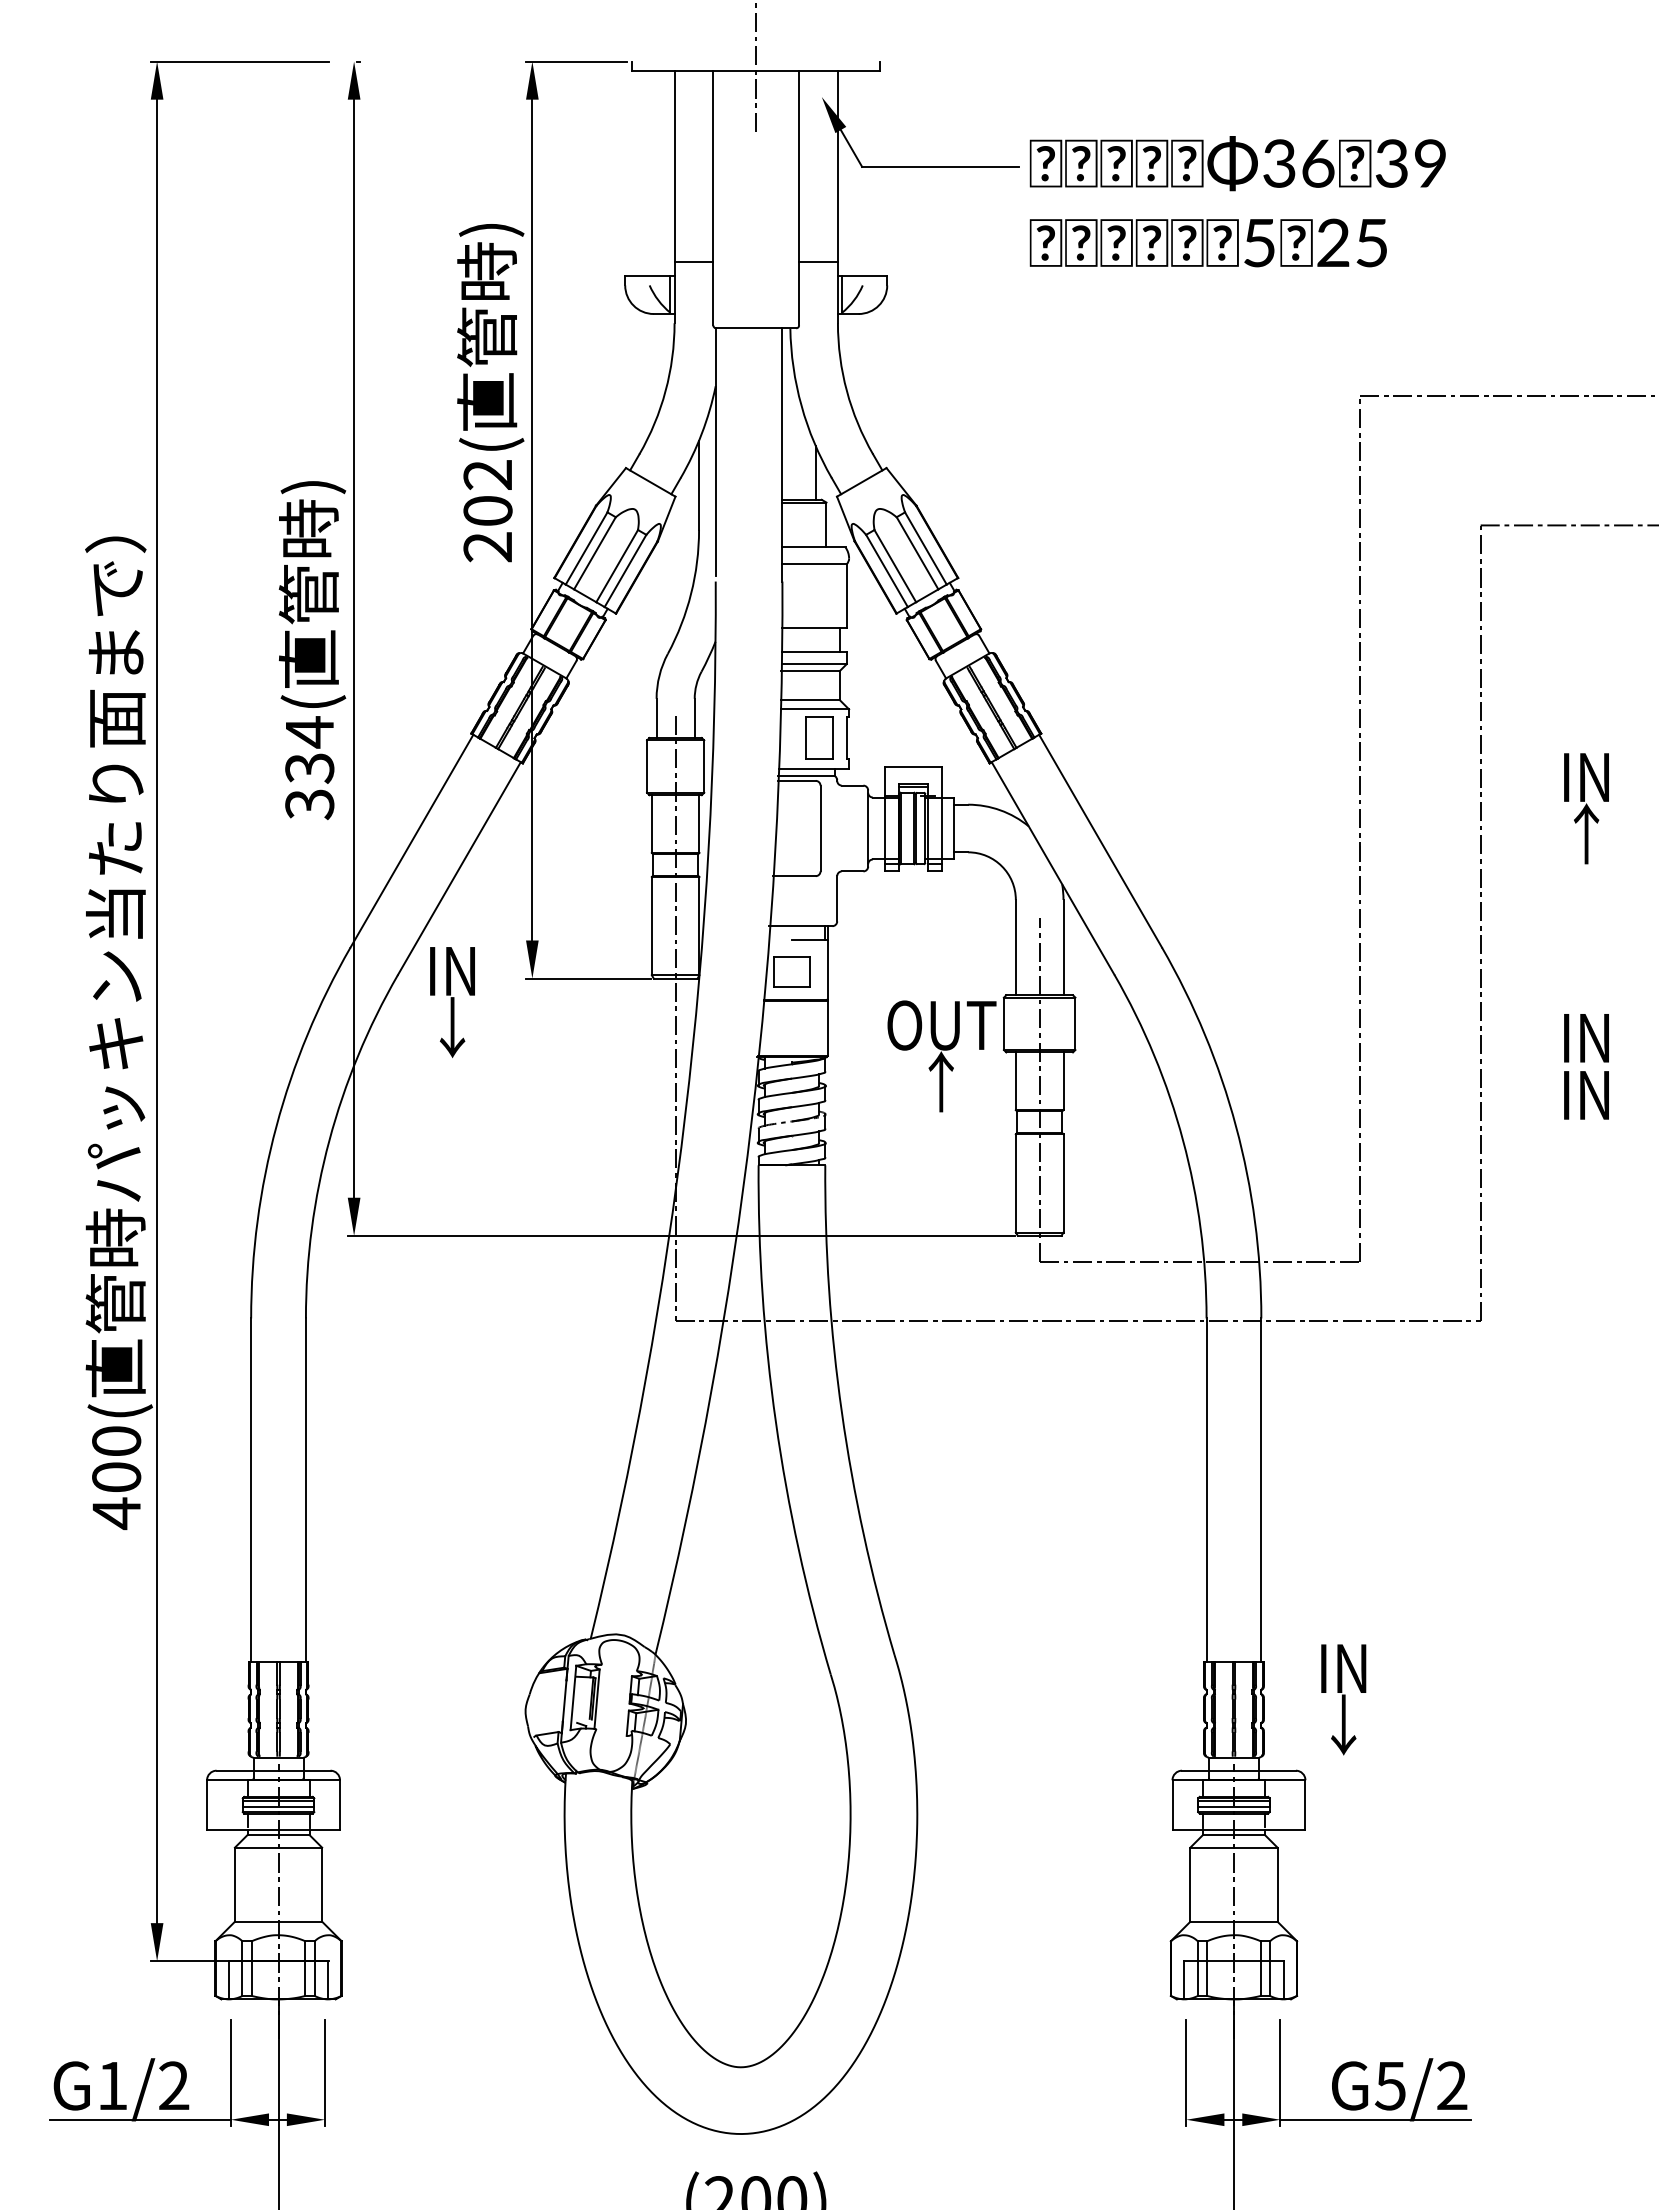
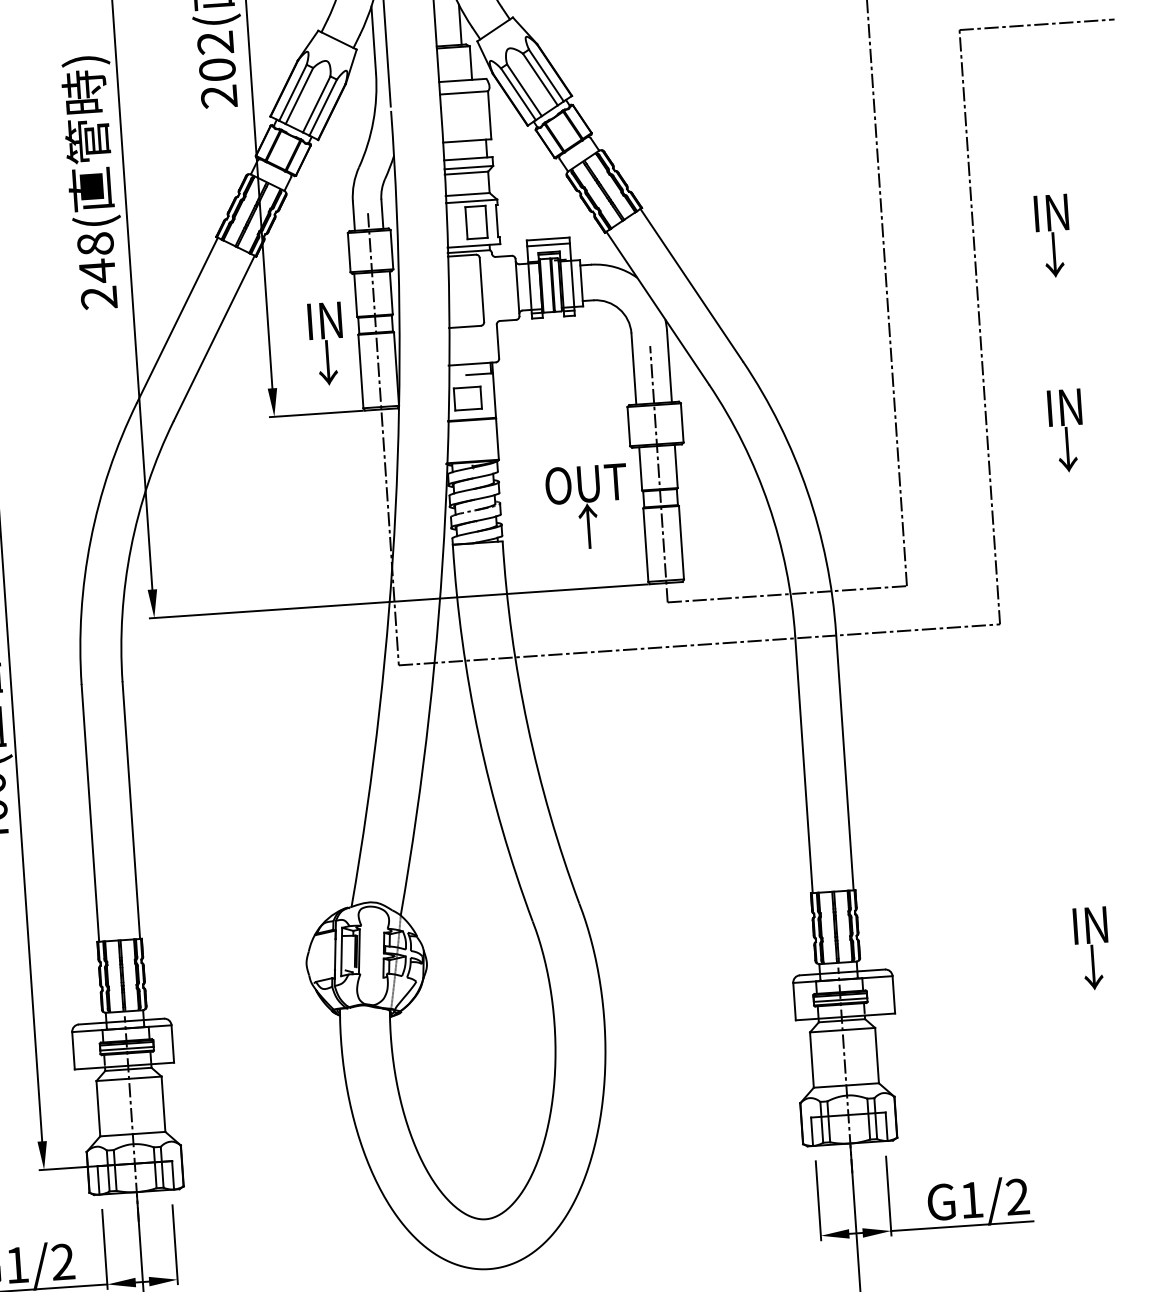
text: (309, 768) -> (97, 271), 334( -> 248(
line: (913, 774) -> (548, 244), added
text: (1586, 833) -> (1054, 254), ↑ -> ↓
text: (452, 1002) -> (326, 344), moved
text: (941, 1056) -> (587, 507), moved
text: (1586, 1094) -> (1067, 449), IN -> ↓
text: (1343, 1699) -> (1091, 948), moved
text: (1389, 2086) -> (970, 1200), G5/2 -> G1/2

